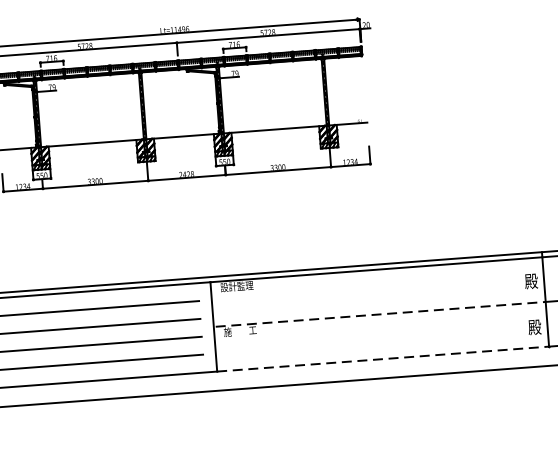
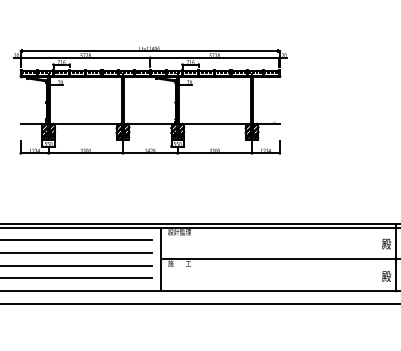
line: (381, 314) -> (279, 259), dashed -> solid
line: (383, 358) -> (278, 290), dashed -> solid

